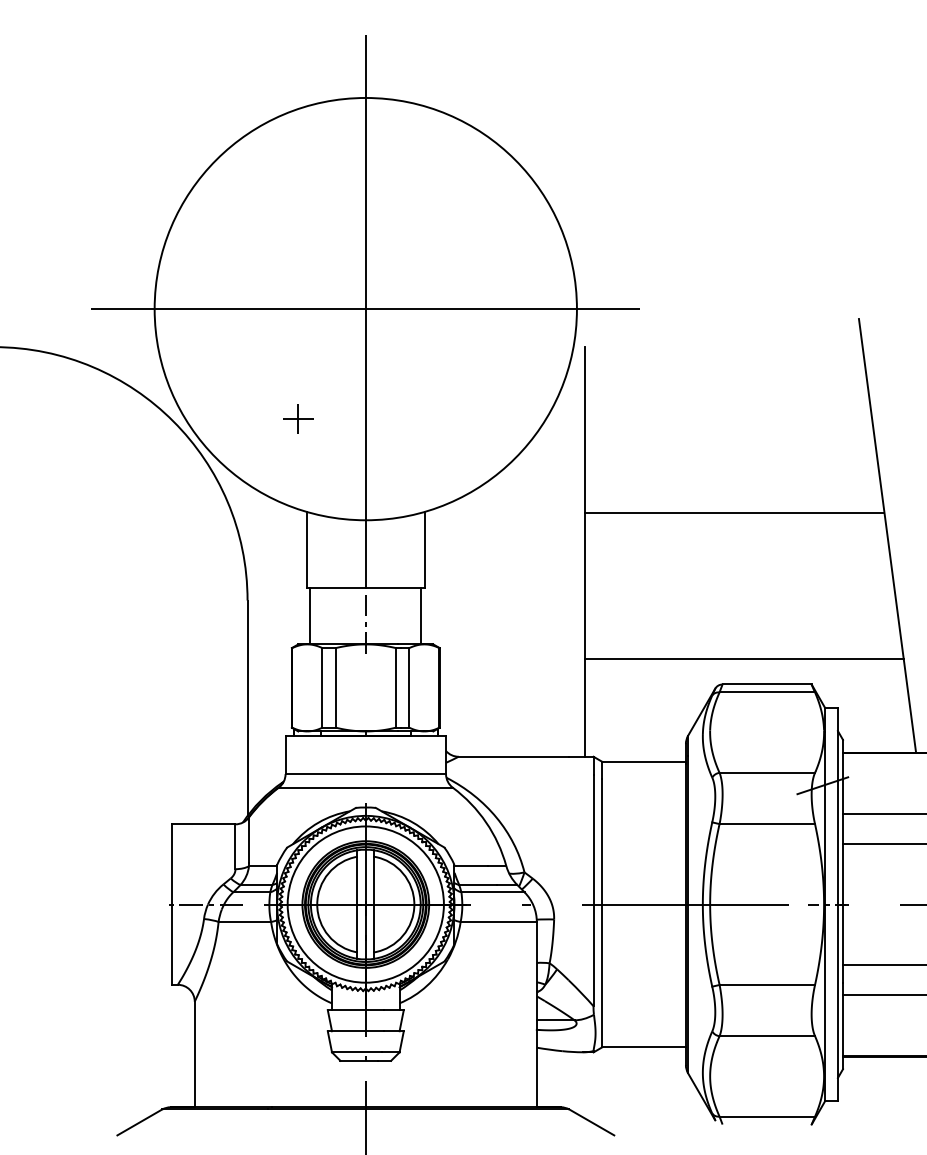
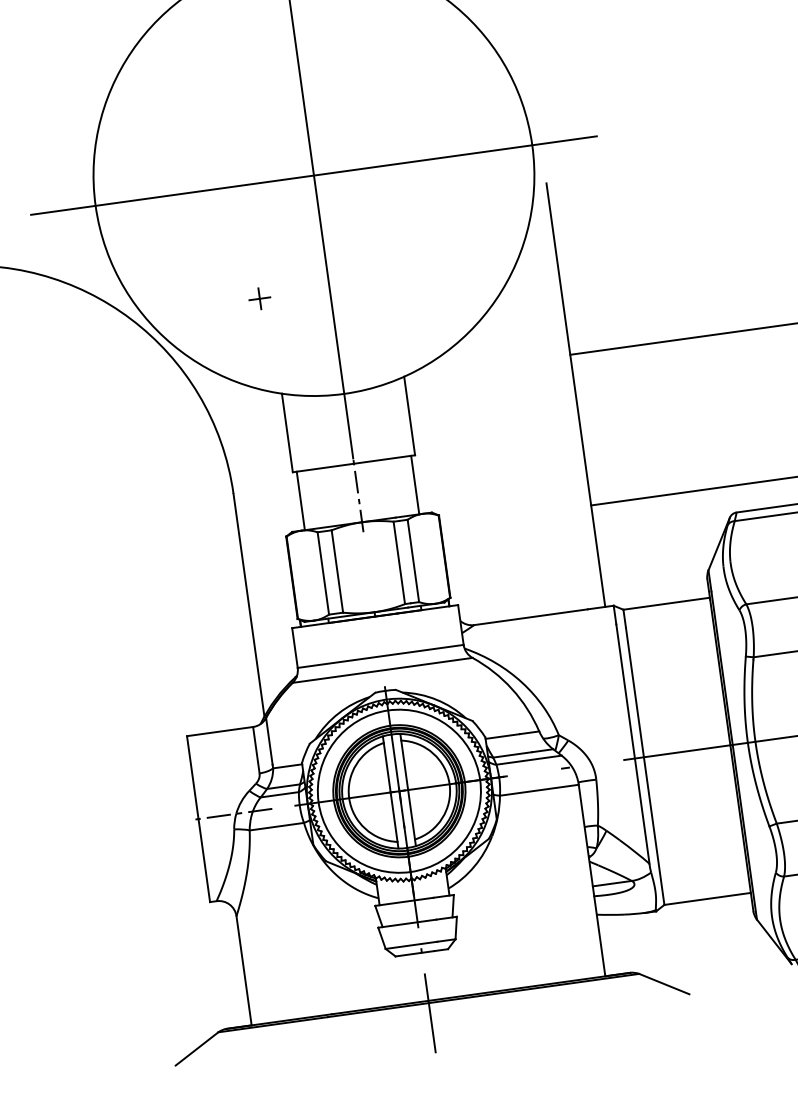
part: (297, 418) -> (259, 298), size x0.71

